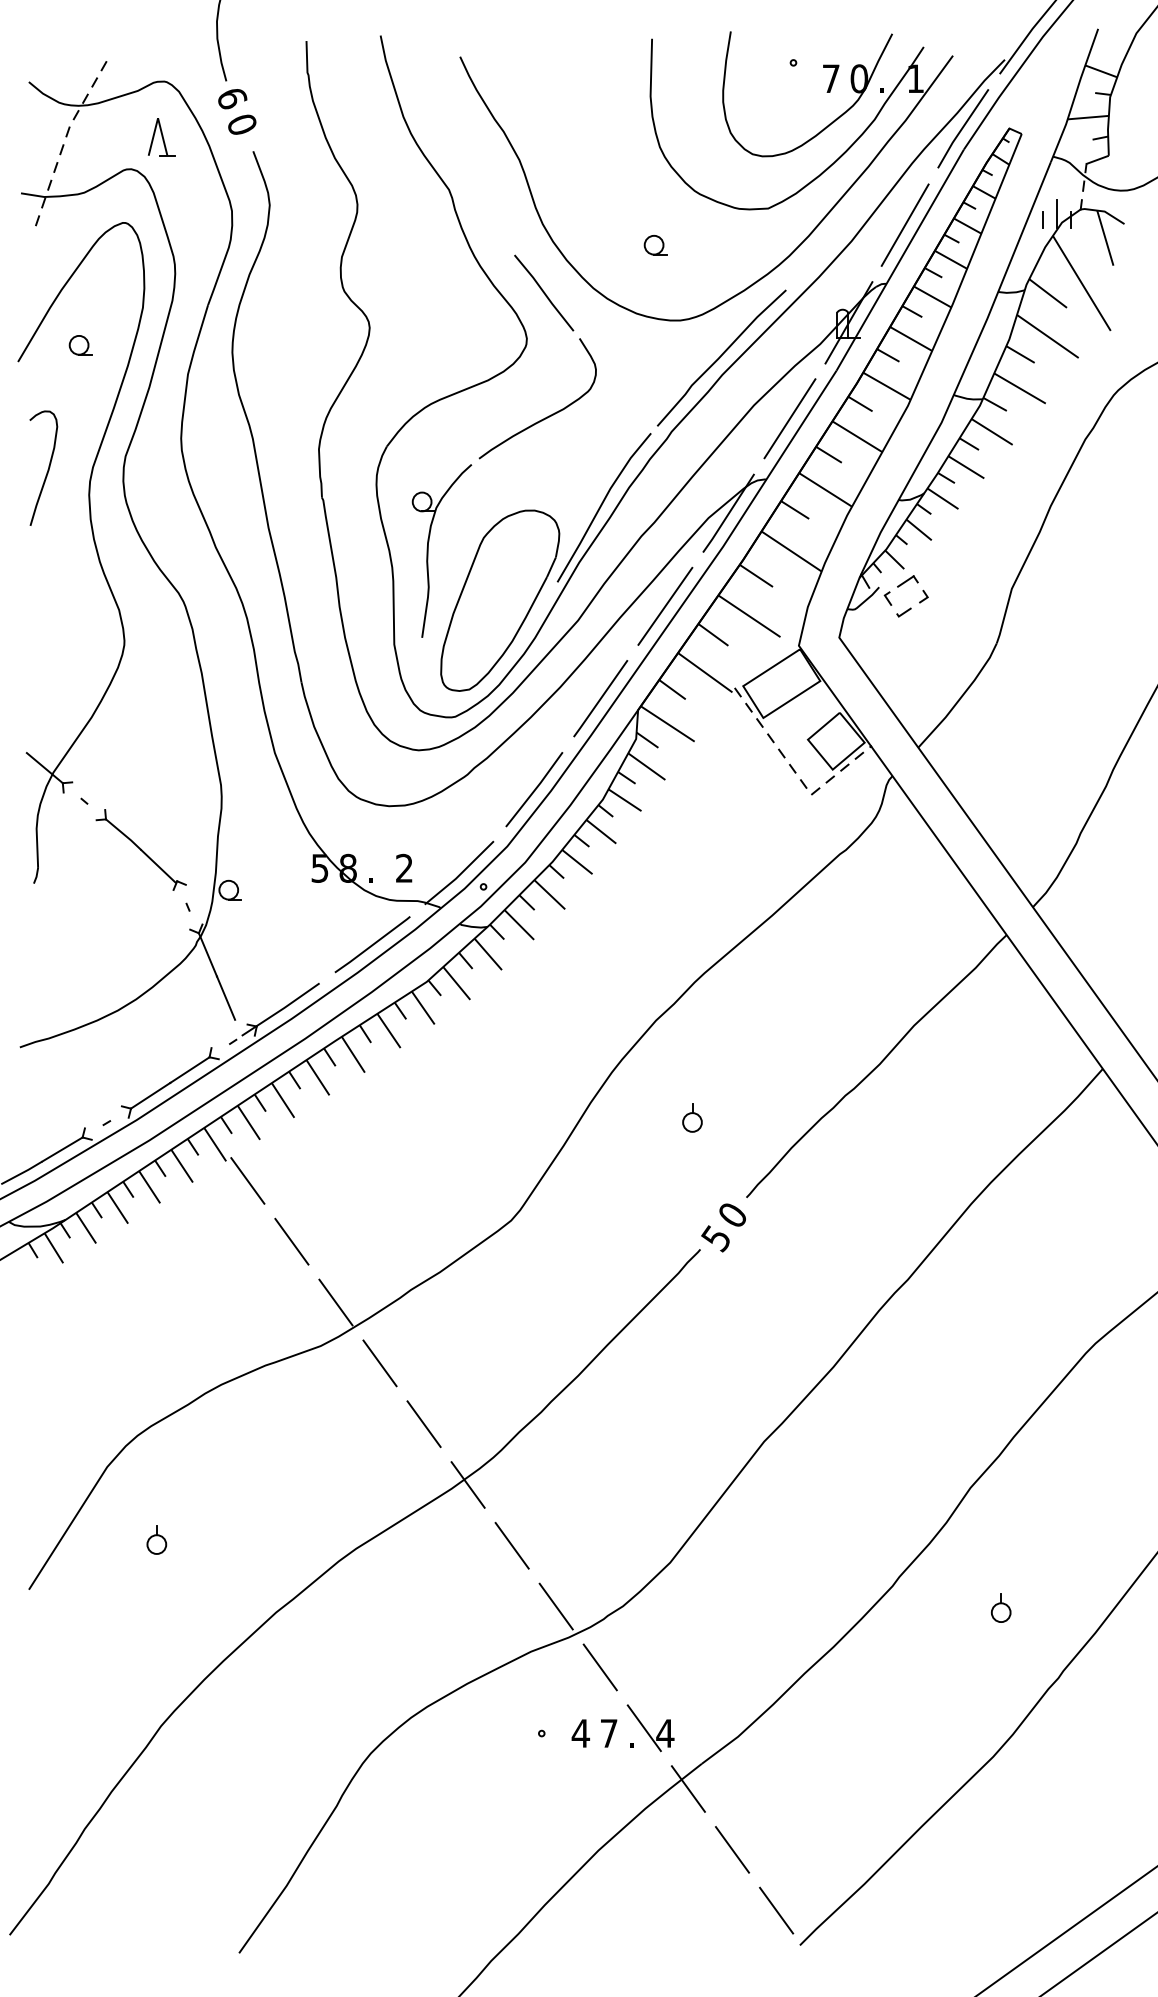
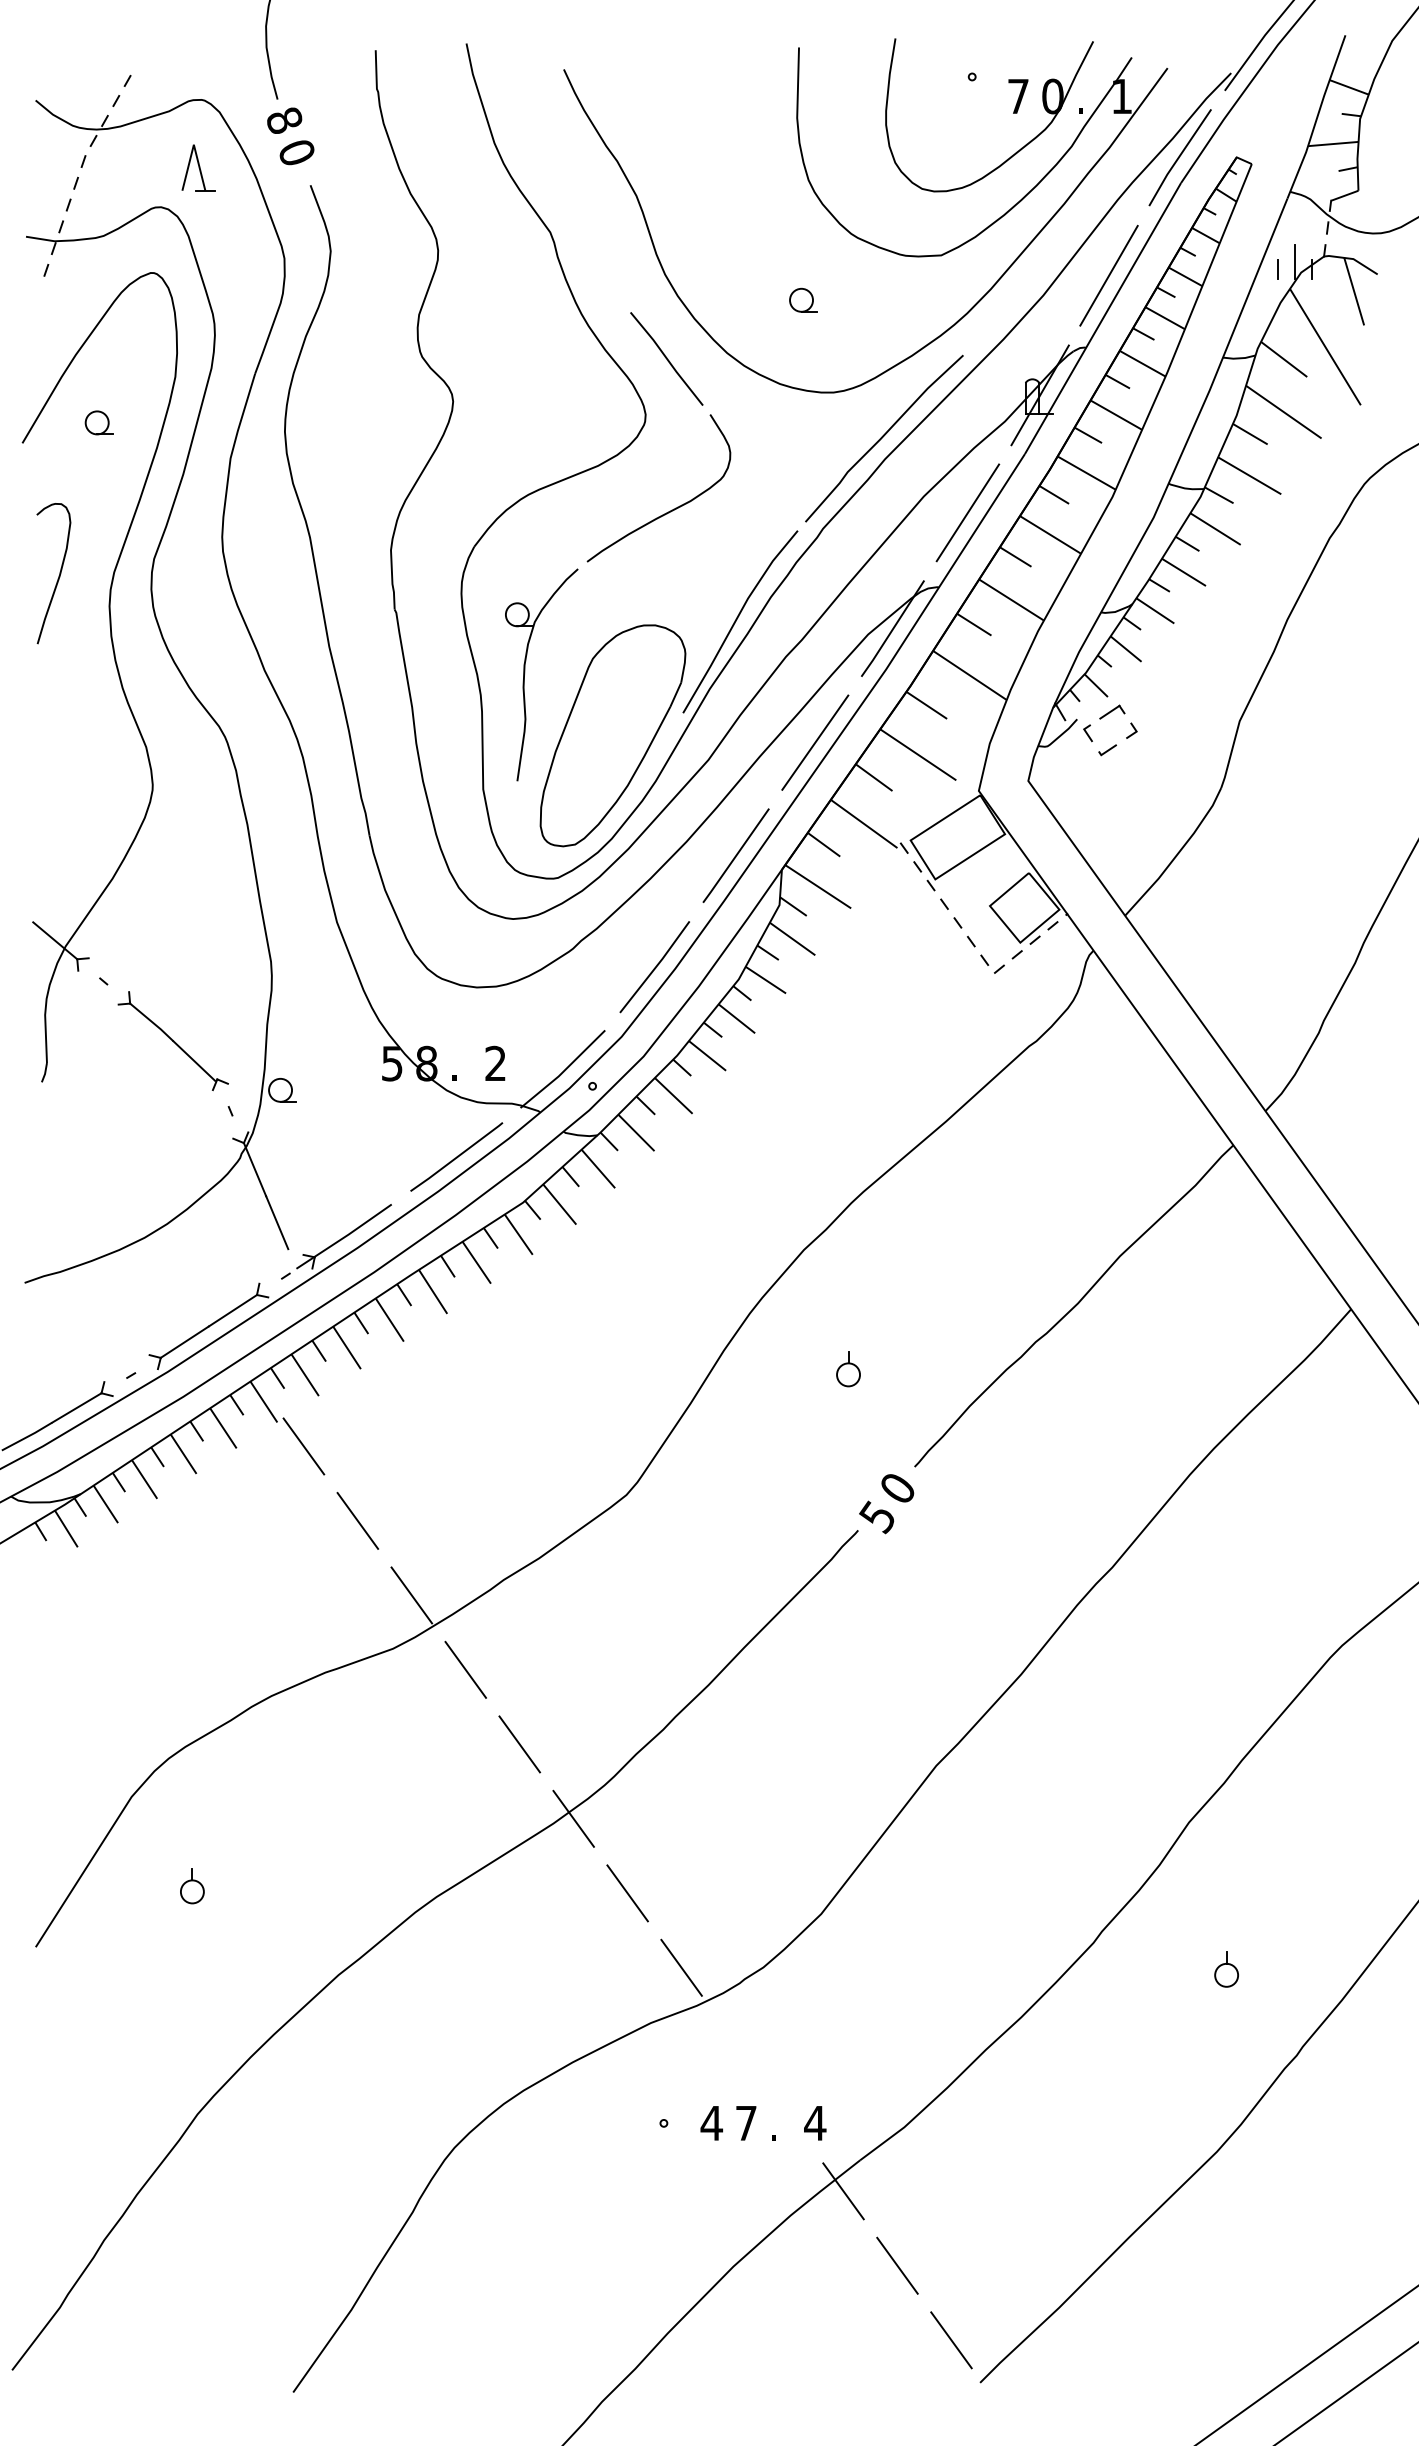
text: (232, 98) -> (285, 120), 6 -> 8
line: (600, 1667) -> (735, 2042), removed
line: (644, 1727) -> (789, 2116), removed

